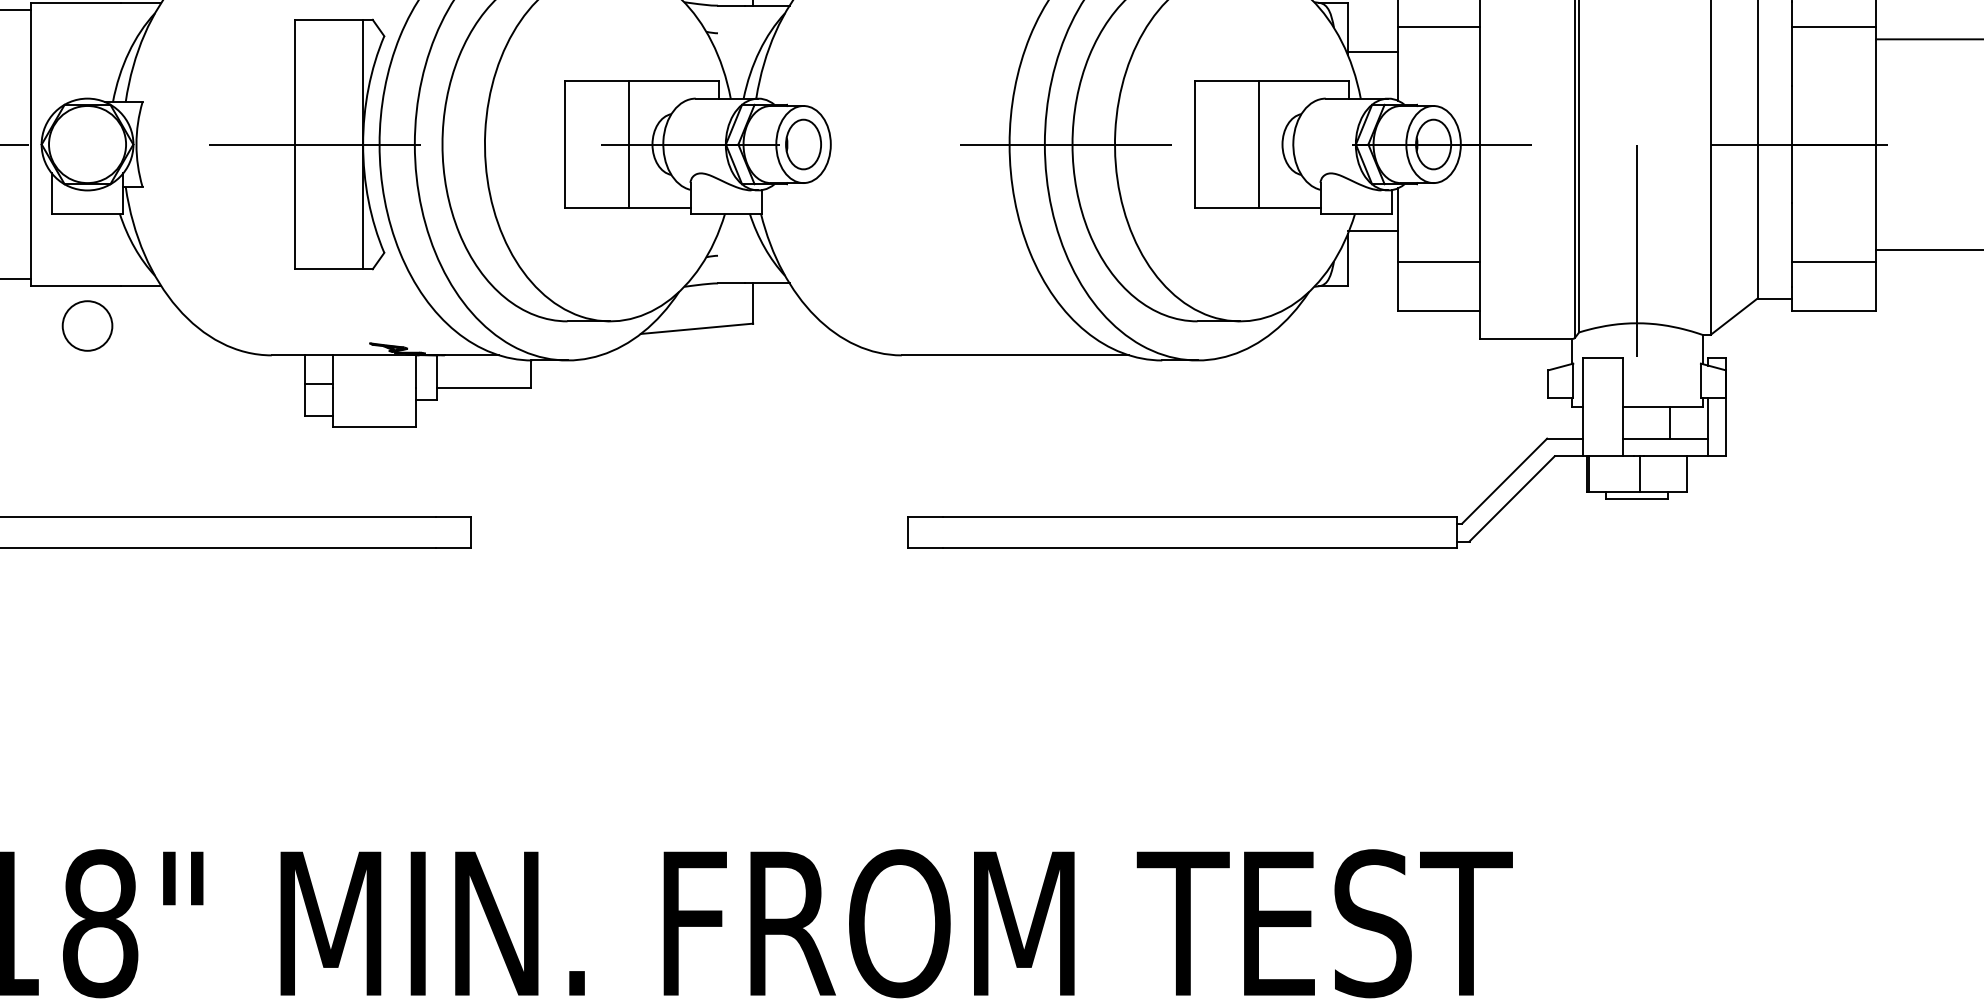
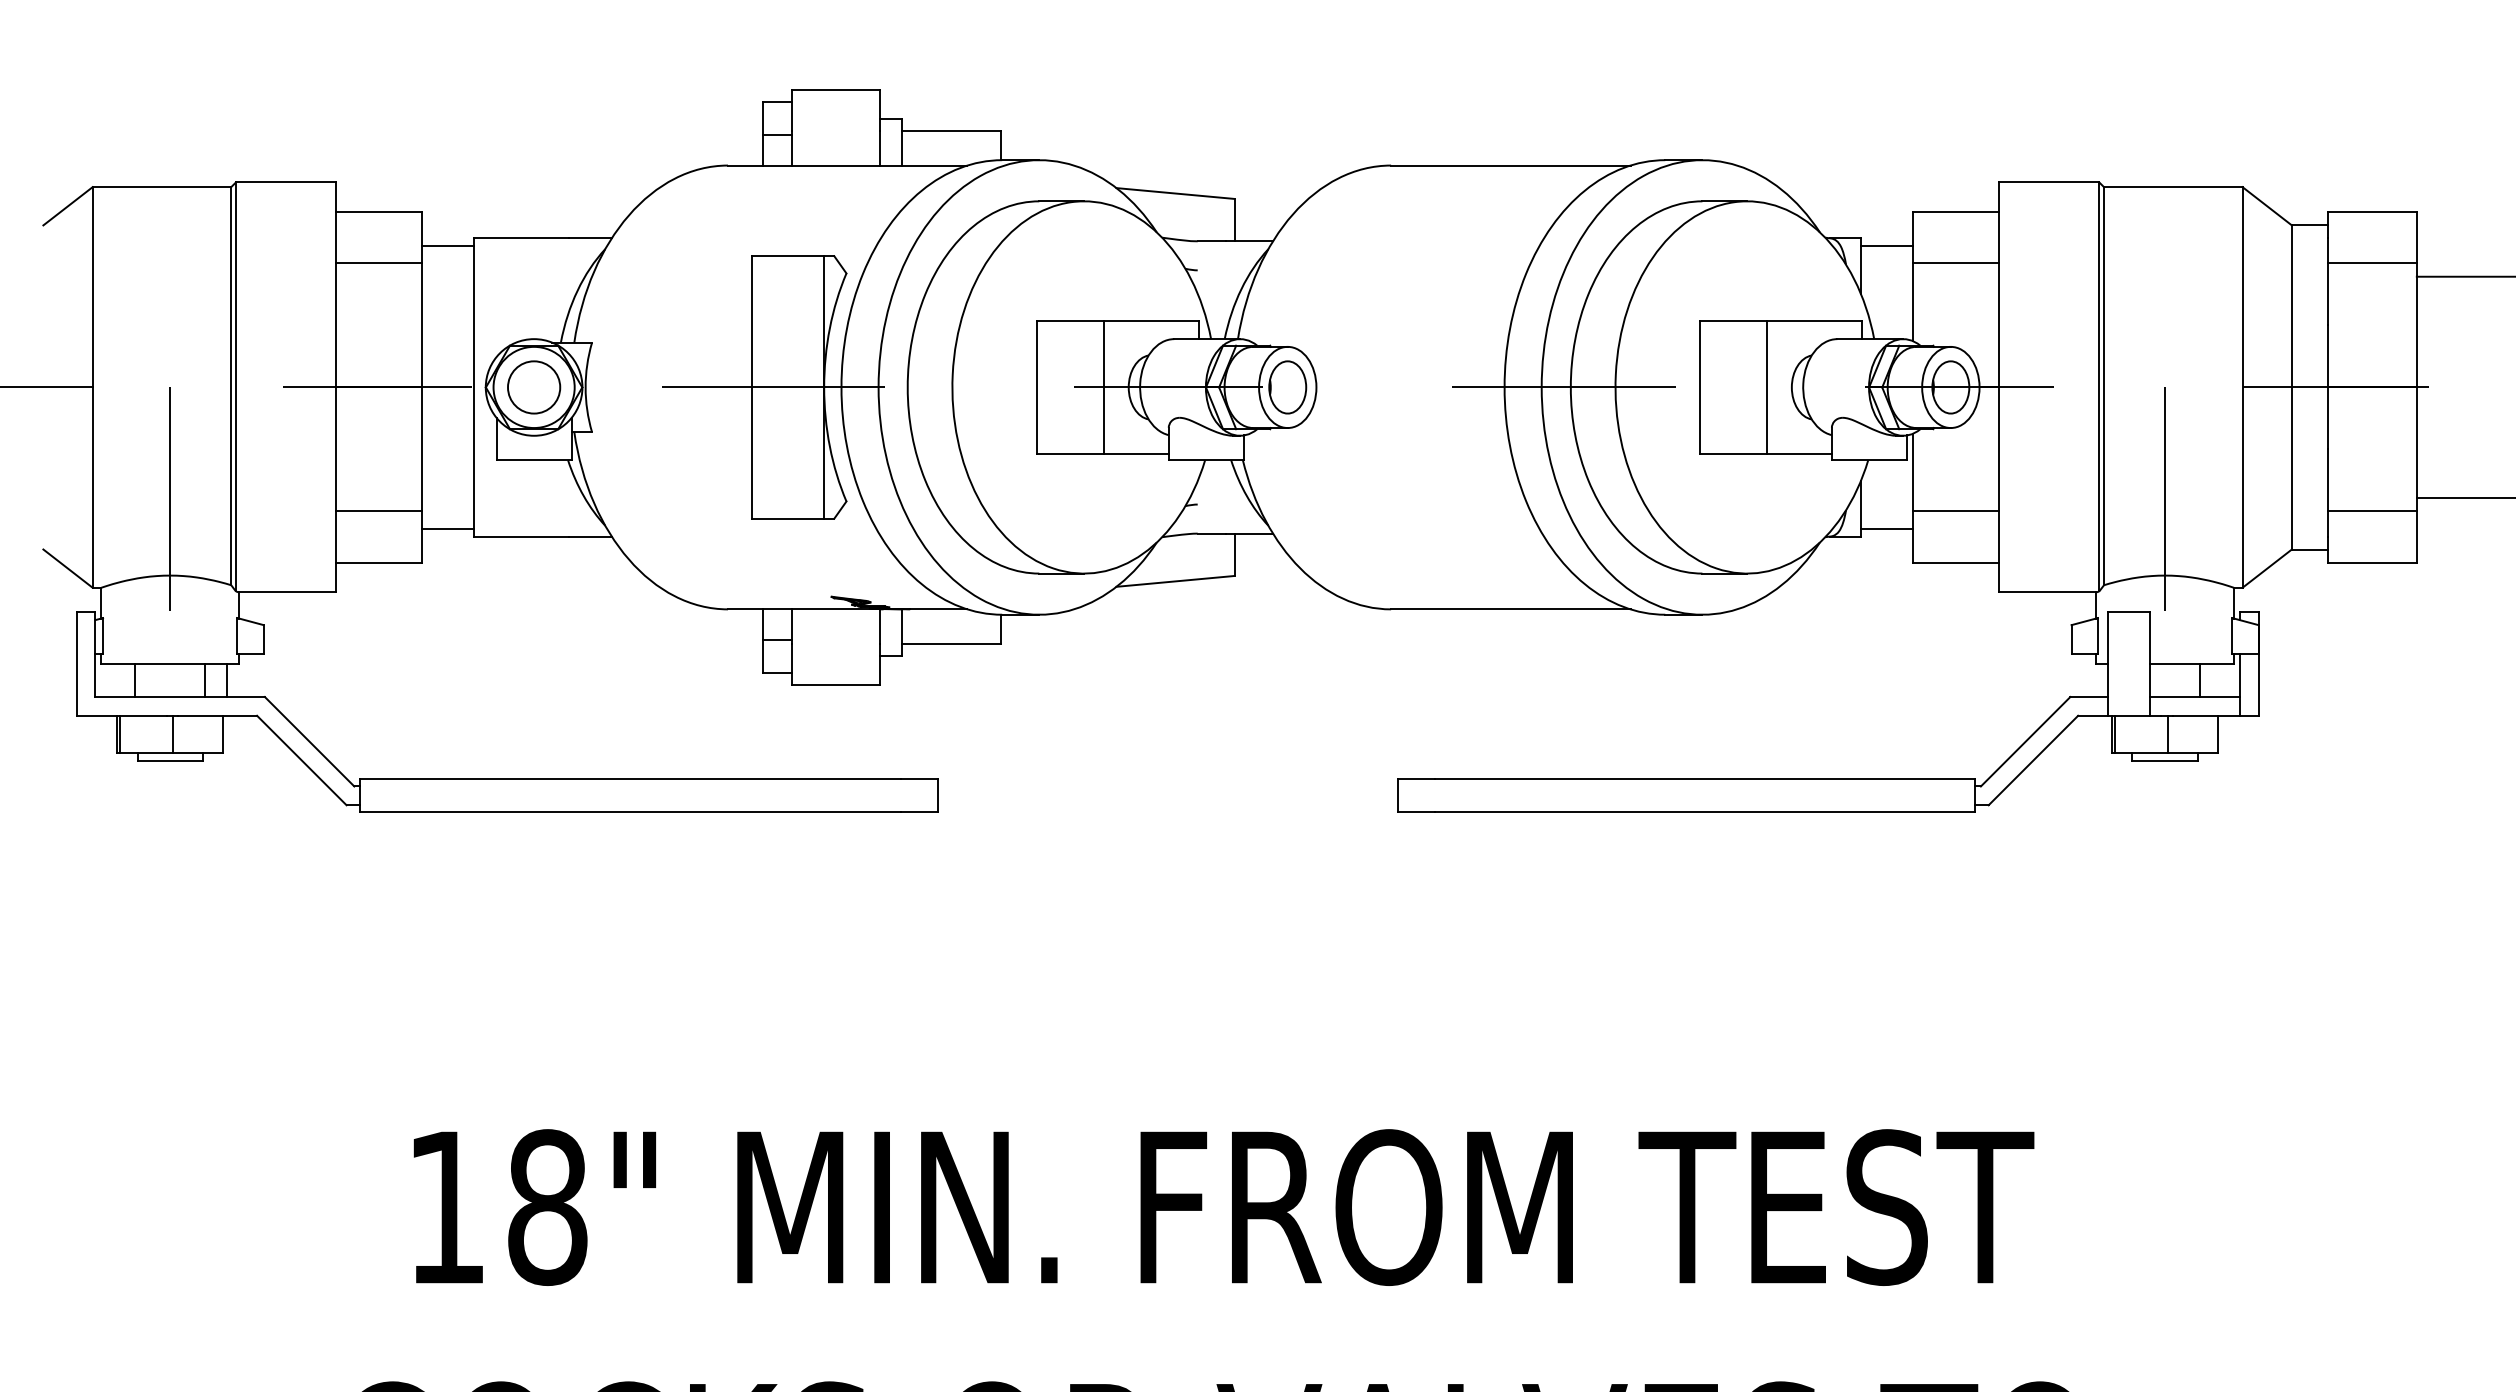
line: (1372, 51) -> (1886, 245), moved
line: (1372, 231) -> (1886, 529), moved
circle: (87, 326) -> (534, 387), moved

